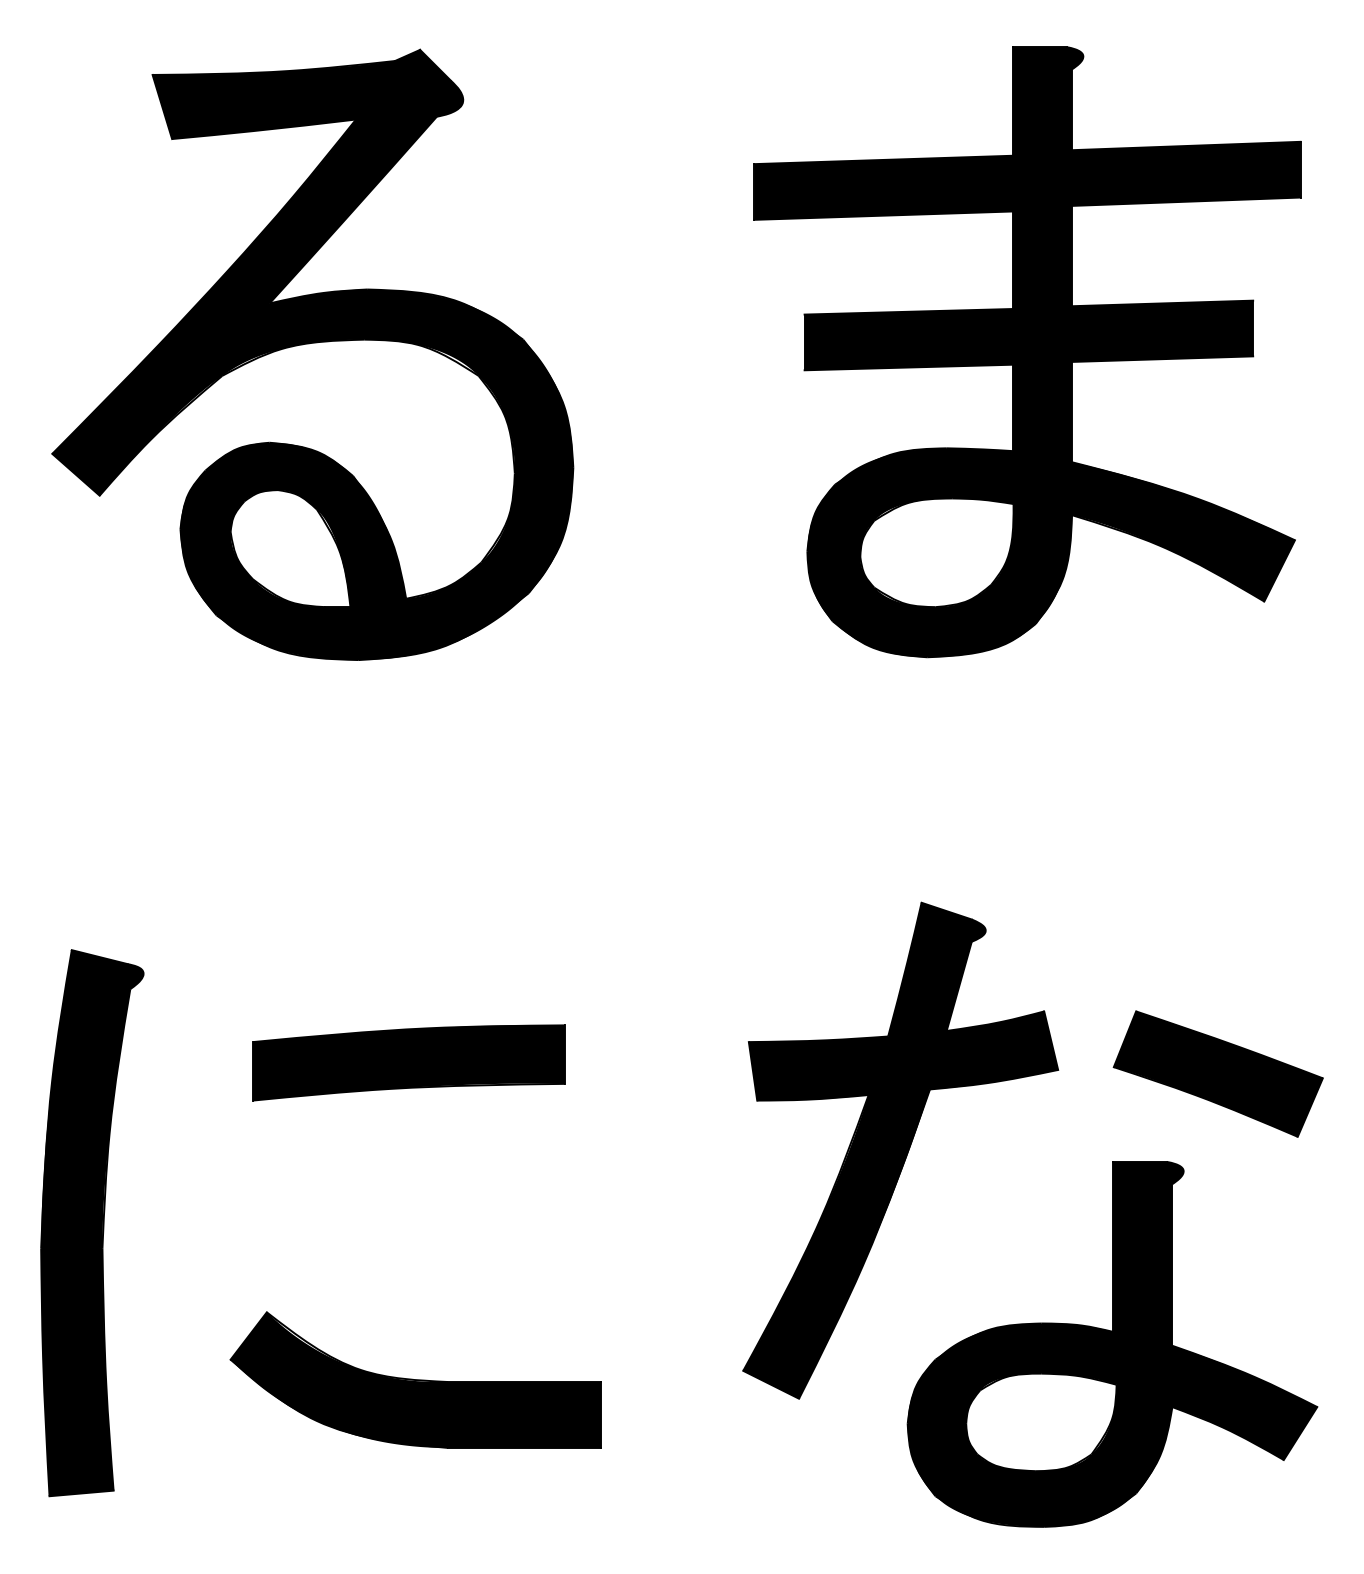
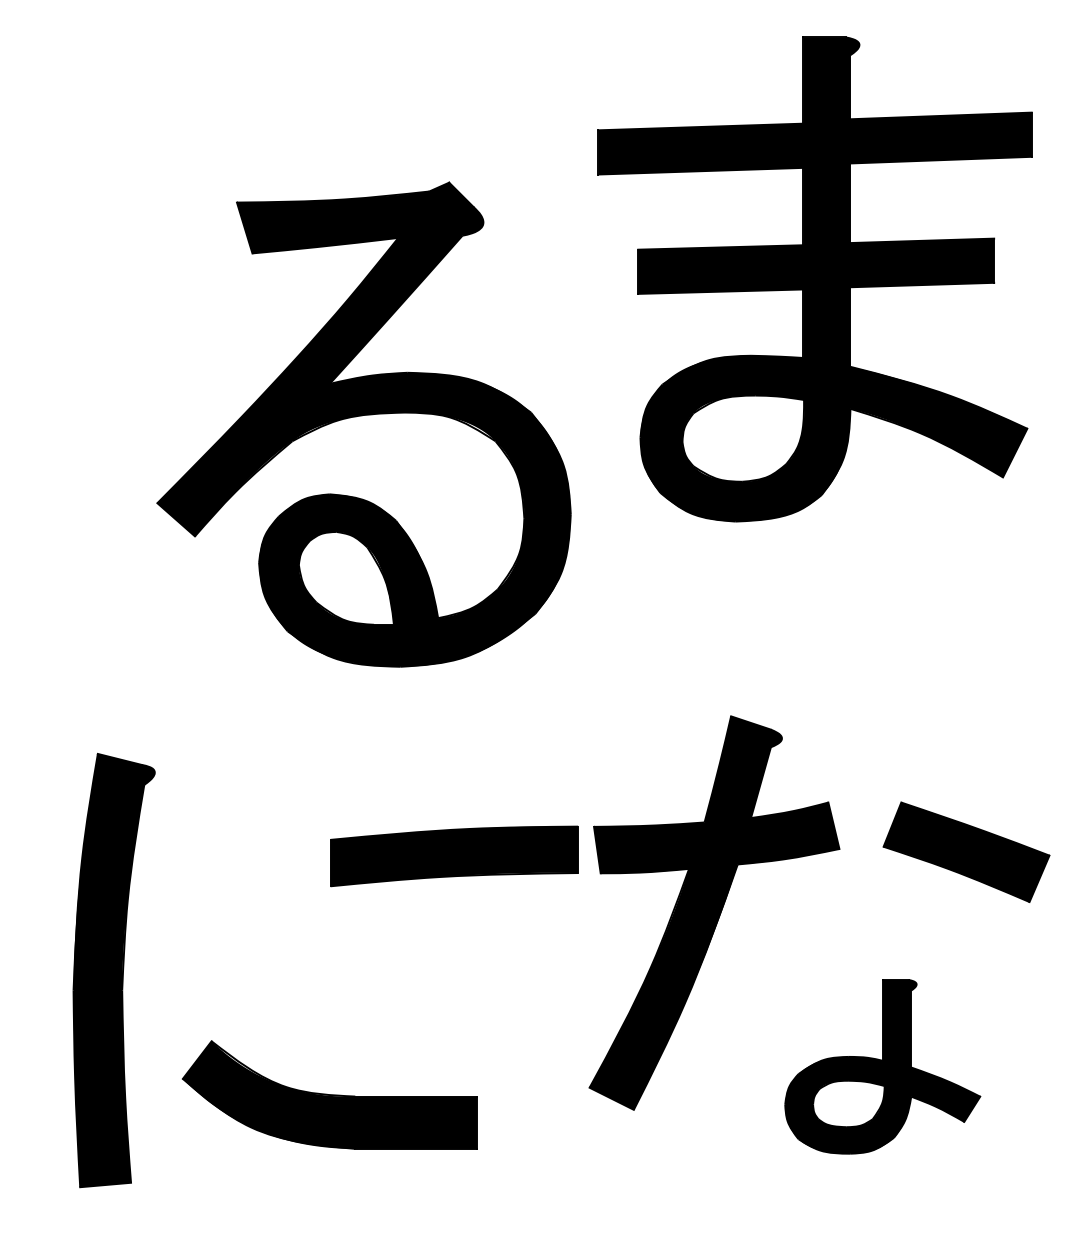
part: (310, 344) -> (362, 416), moved
part: (409, 1063) -> (454, 856), moved
part: (91, 1223) -> (113, 970), moved
part: (1112, 1344) -> (882, 1066), size x0.6

